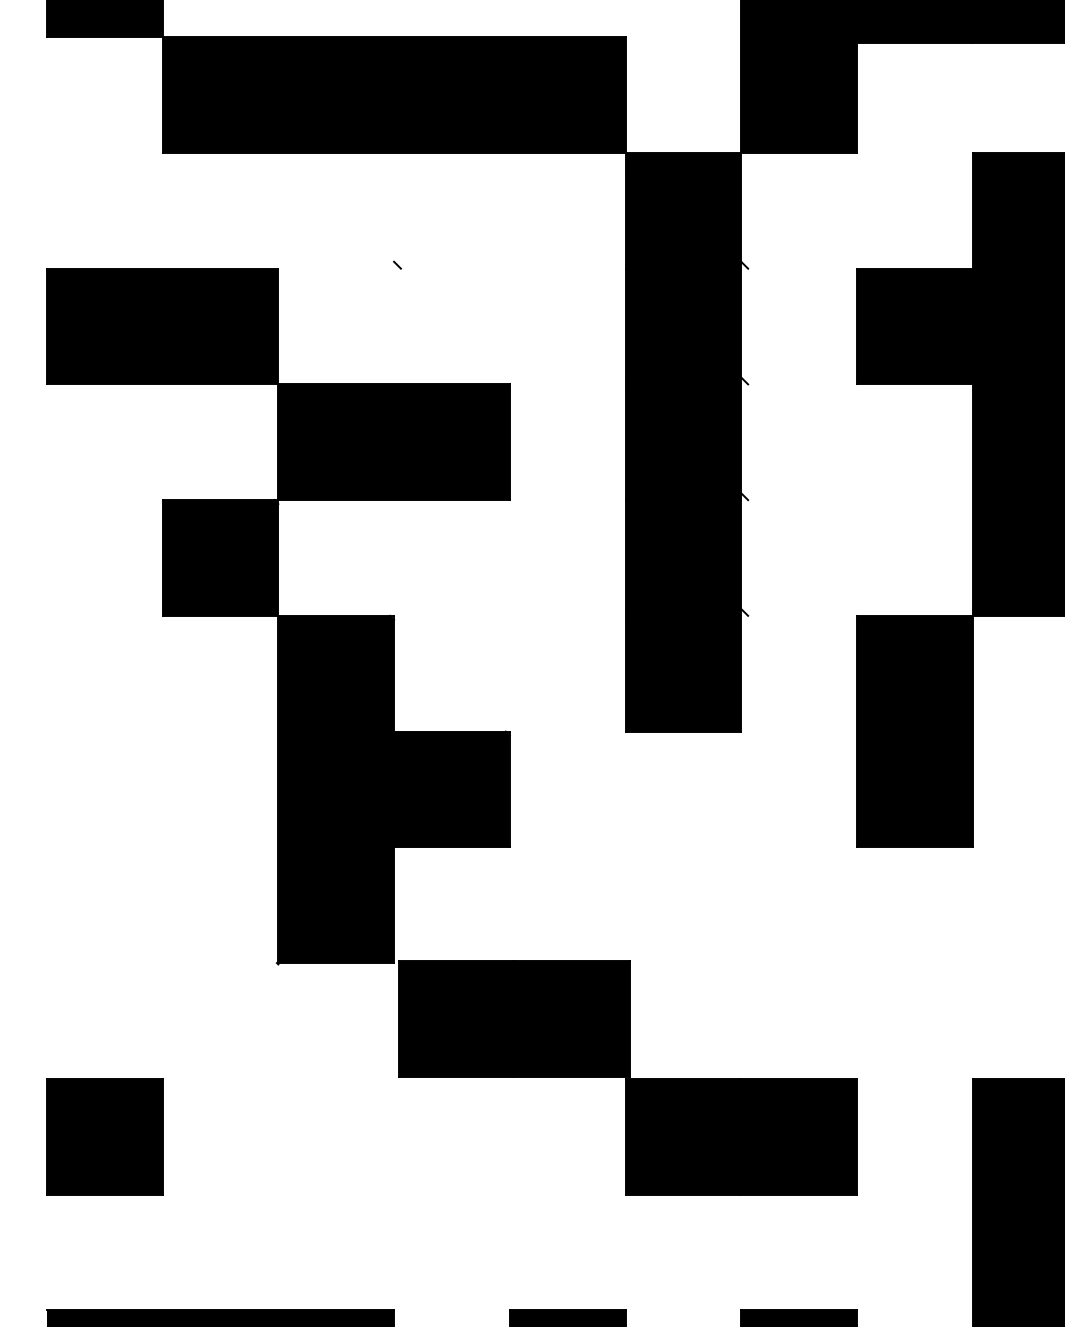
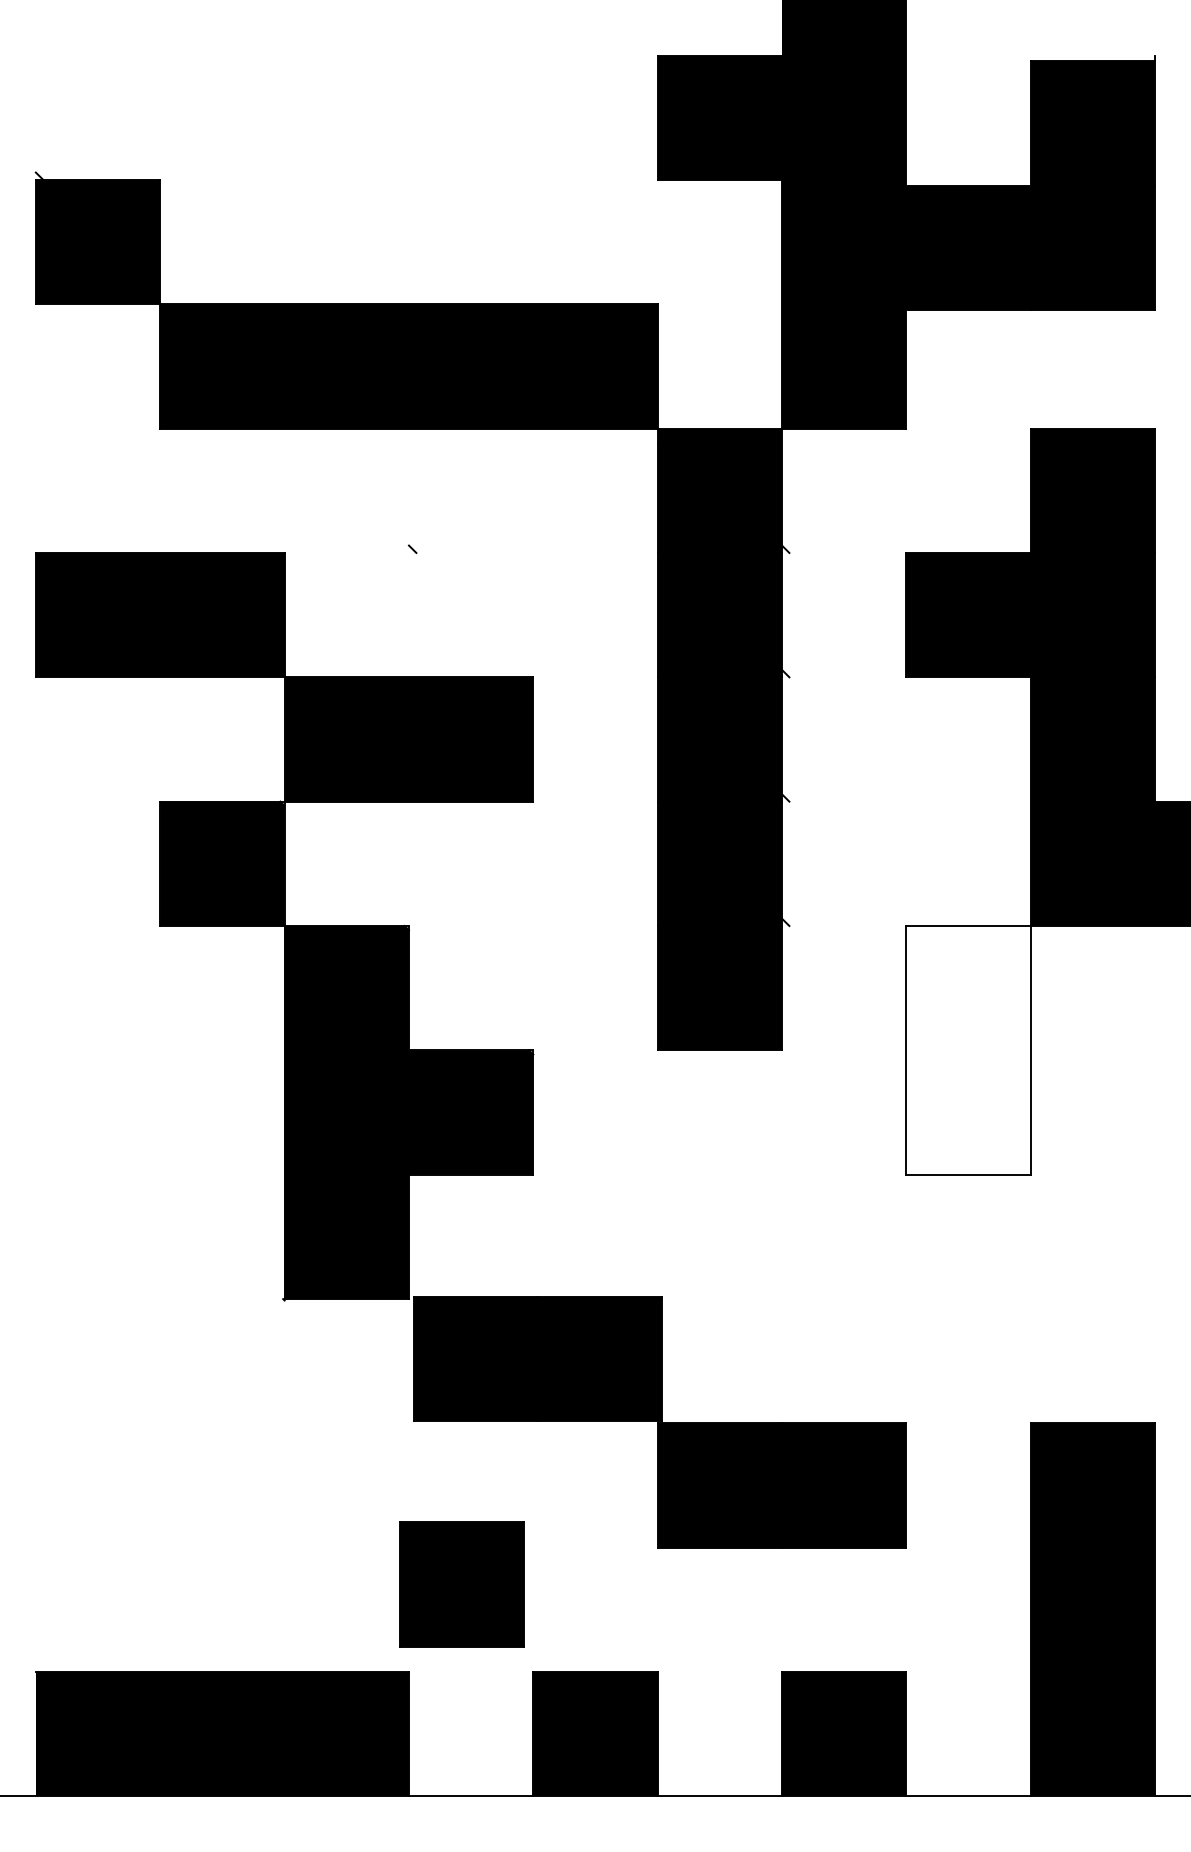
fill: (914, 730) -> (968, 1049), removed
part: (104, 1136) -> (461, 1584), moved

